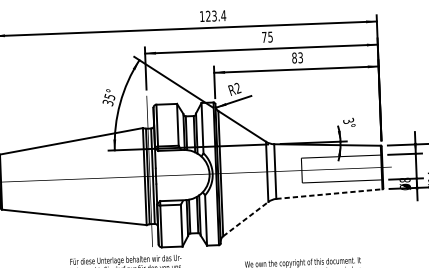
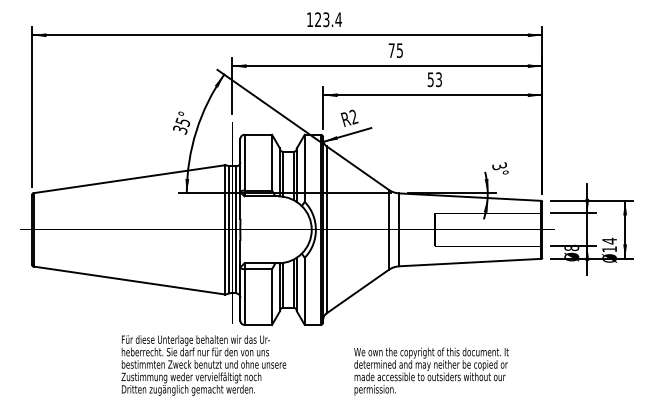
text: (294, 57) -> (430, 79), 83 -> 53
line: (329, 194) -> (470, 262), dashed -> solid
line: (245, 219) -> (357, 291), dashed -> solid

